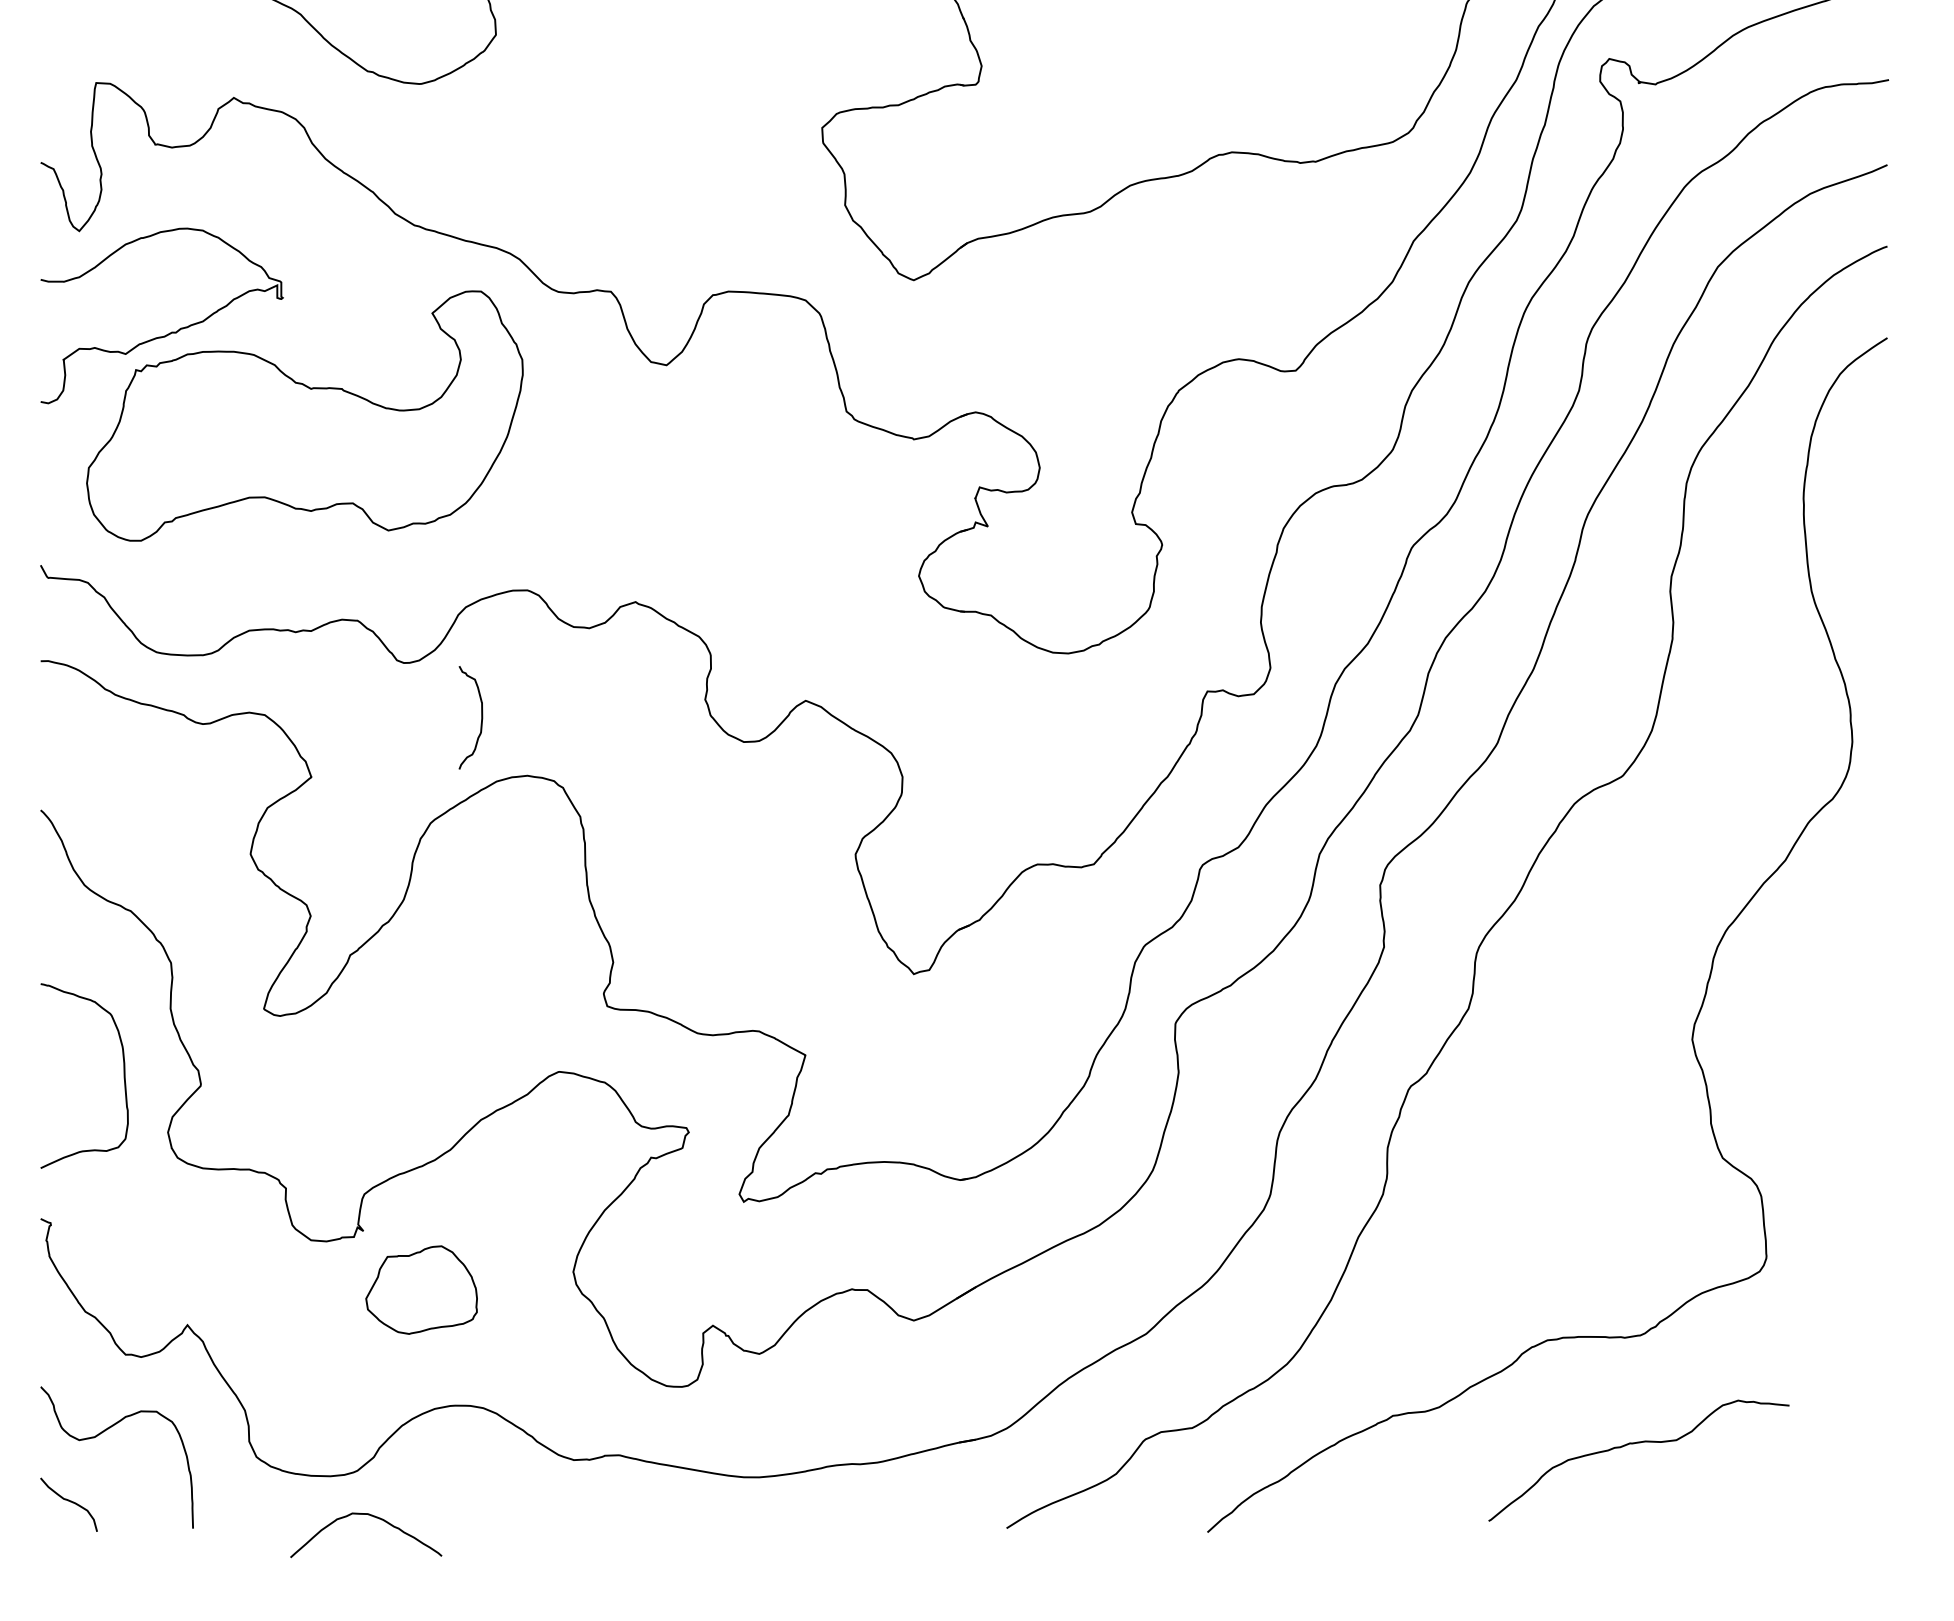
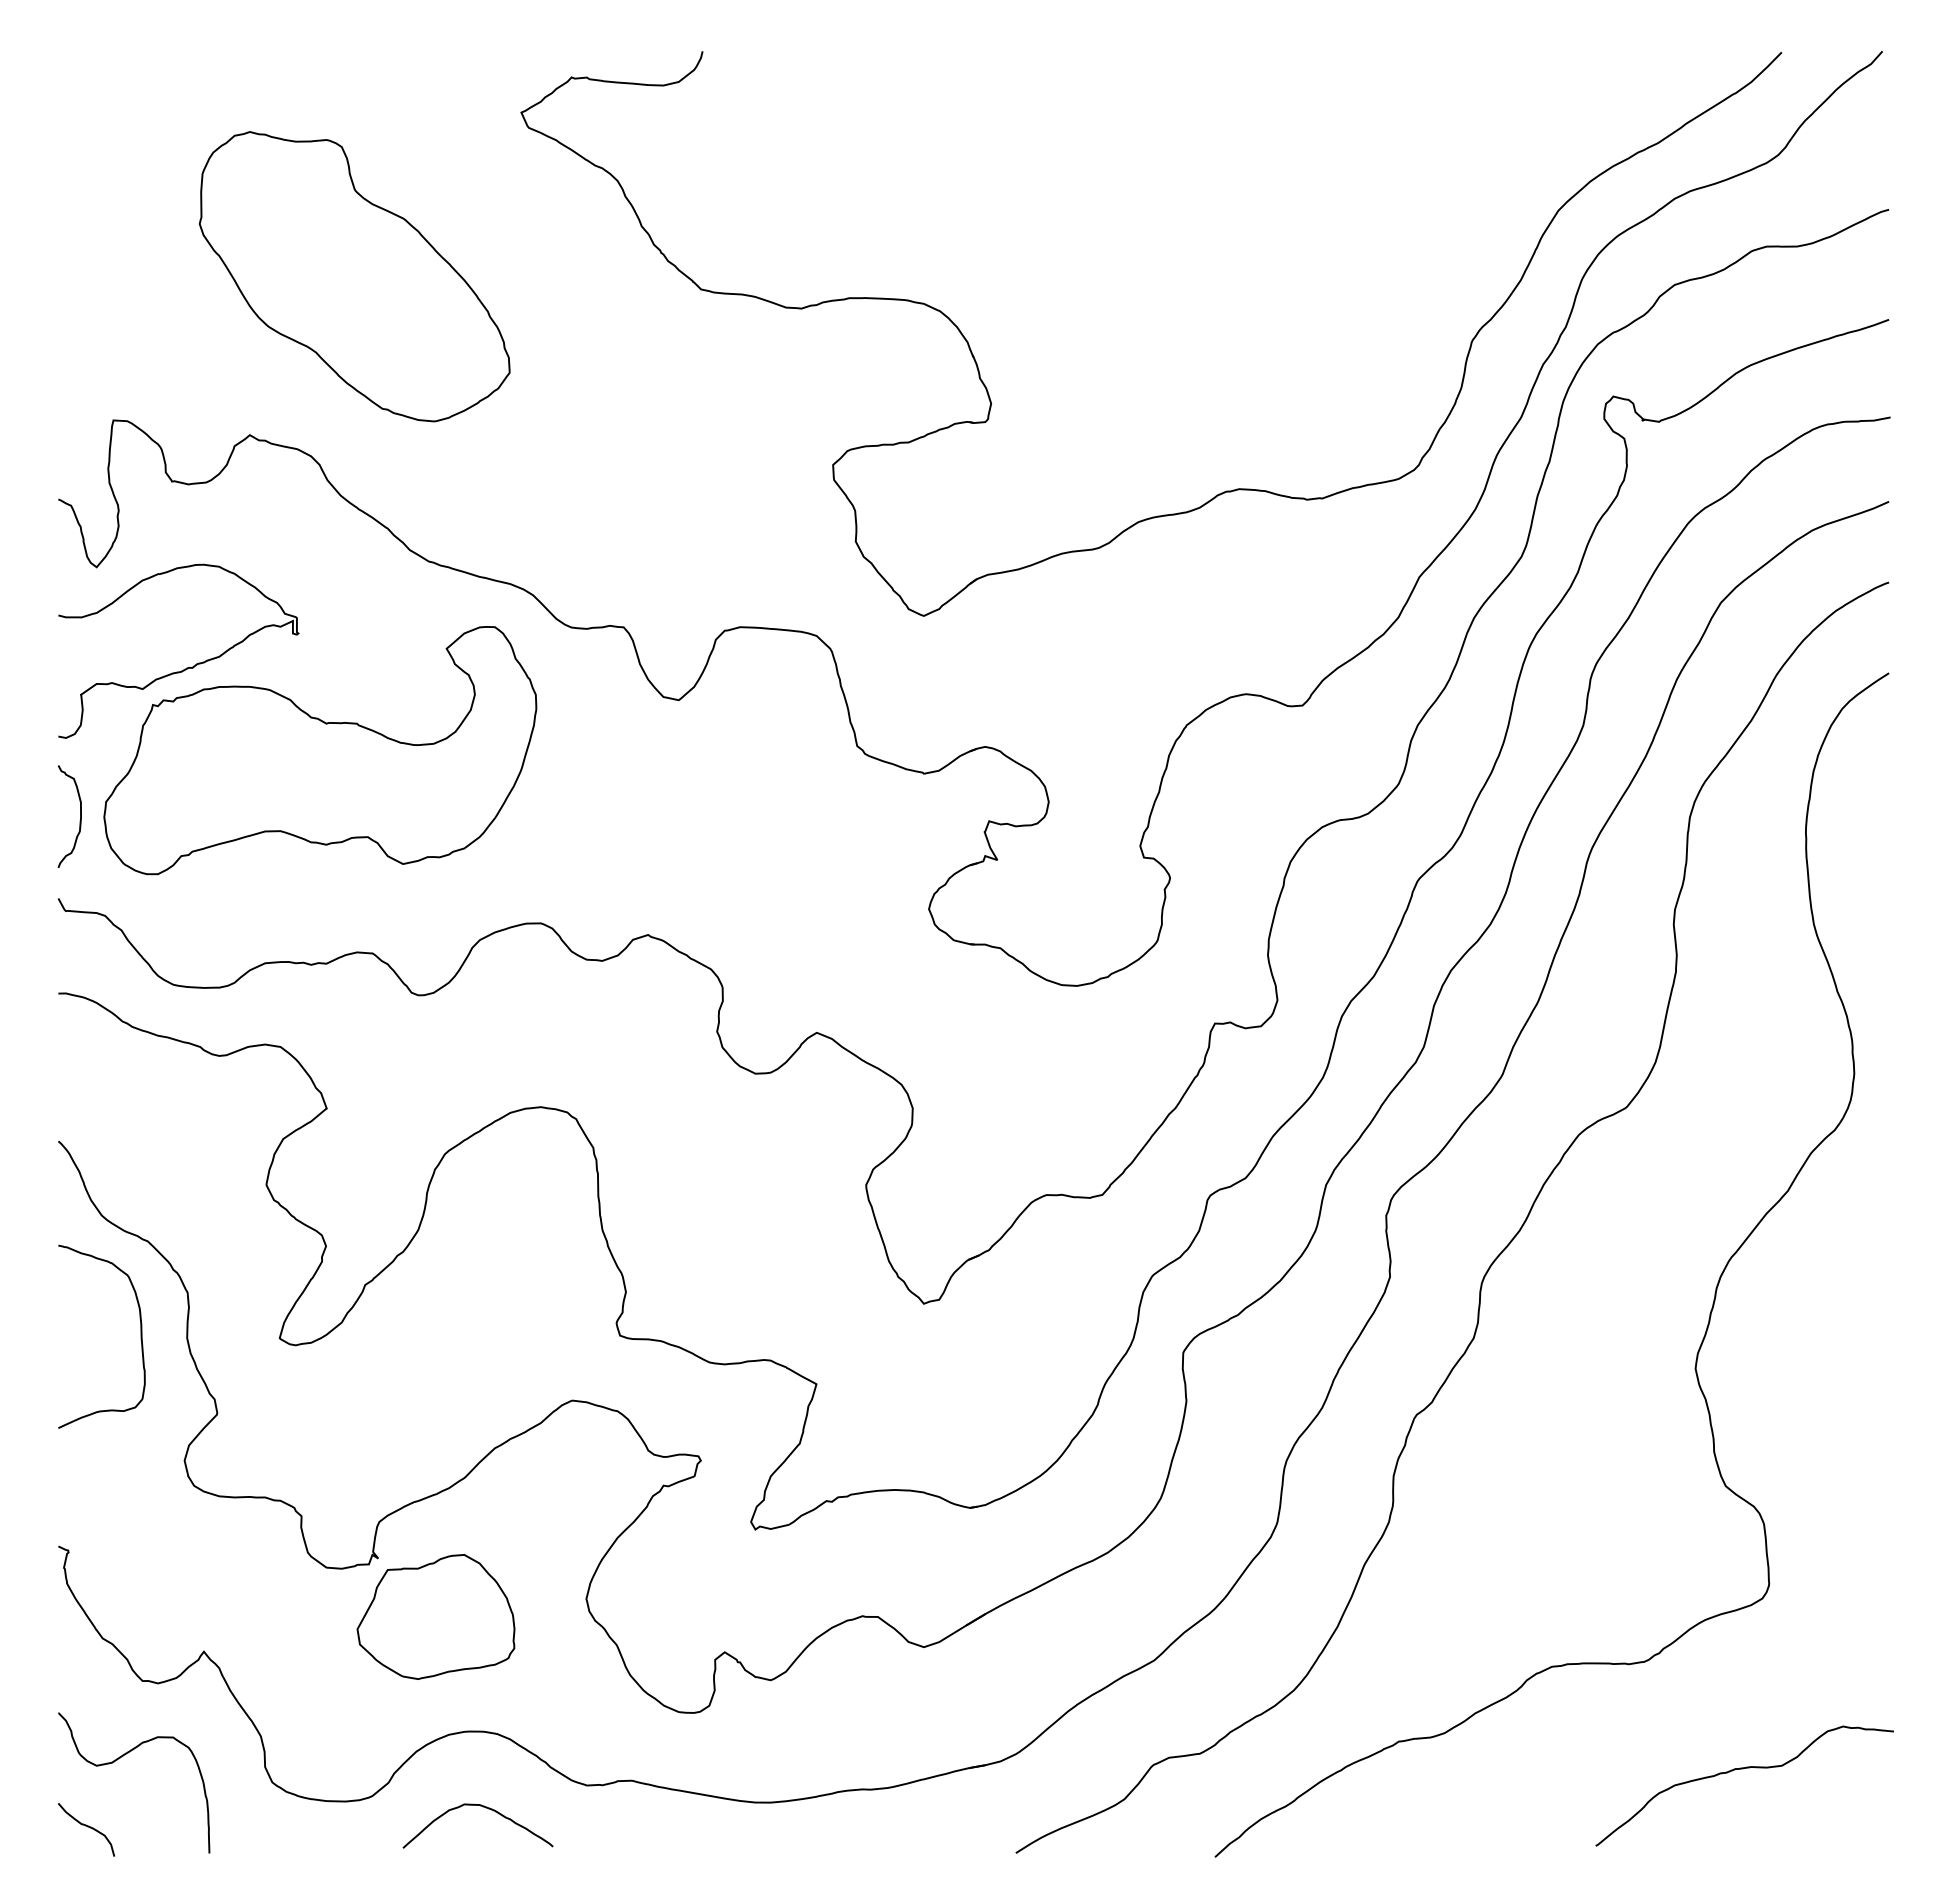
curve: (480, 721) -> (79, 820), moved
curve: (123, 1075) -> (140, 1336), moved
part: (421, 1289) -> (435, 1616), size x1.43
curve: (1637, 1443) -> (1743, 1769), moved
curve: (373, 1517) -> (485, 1808), moved

